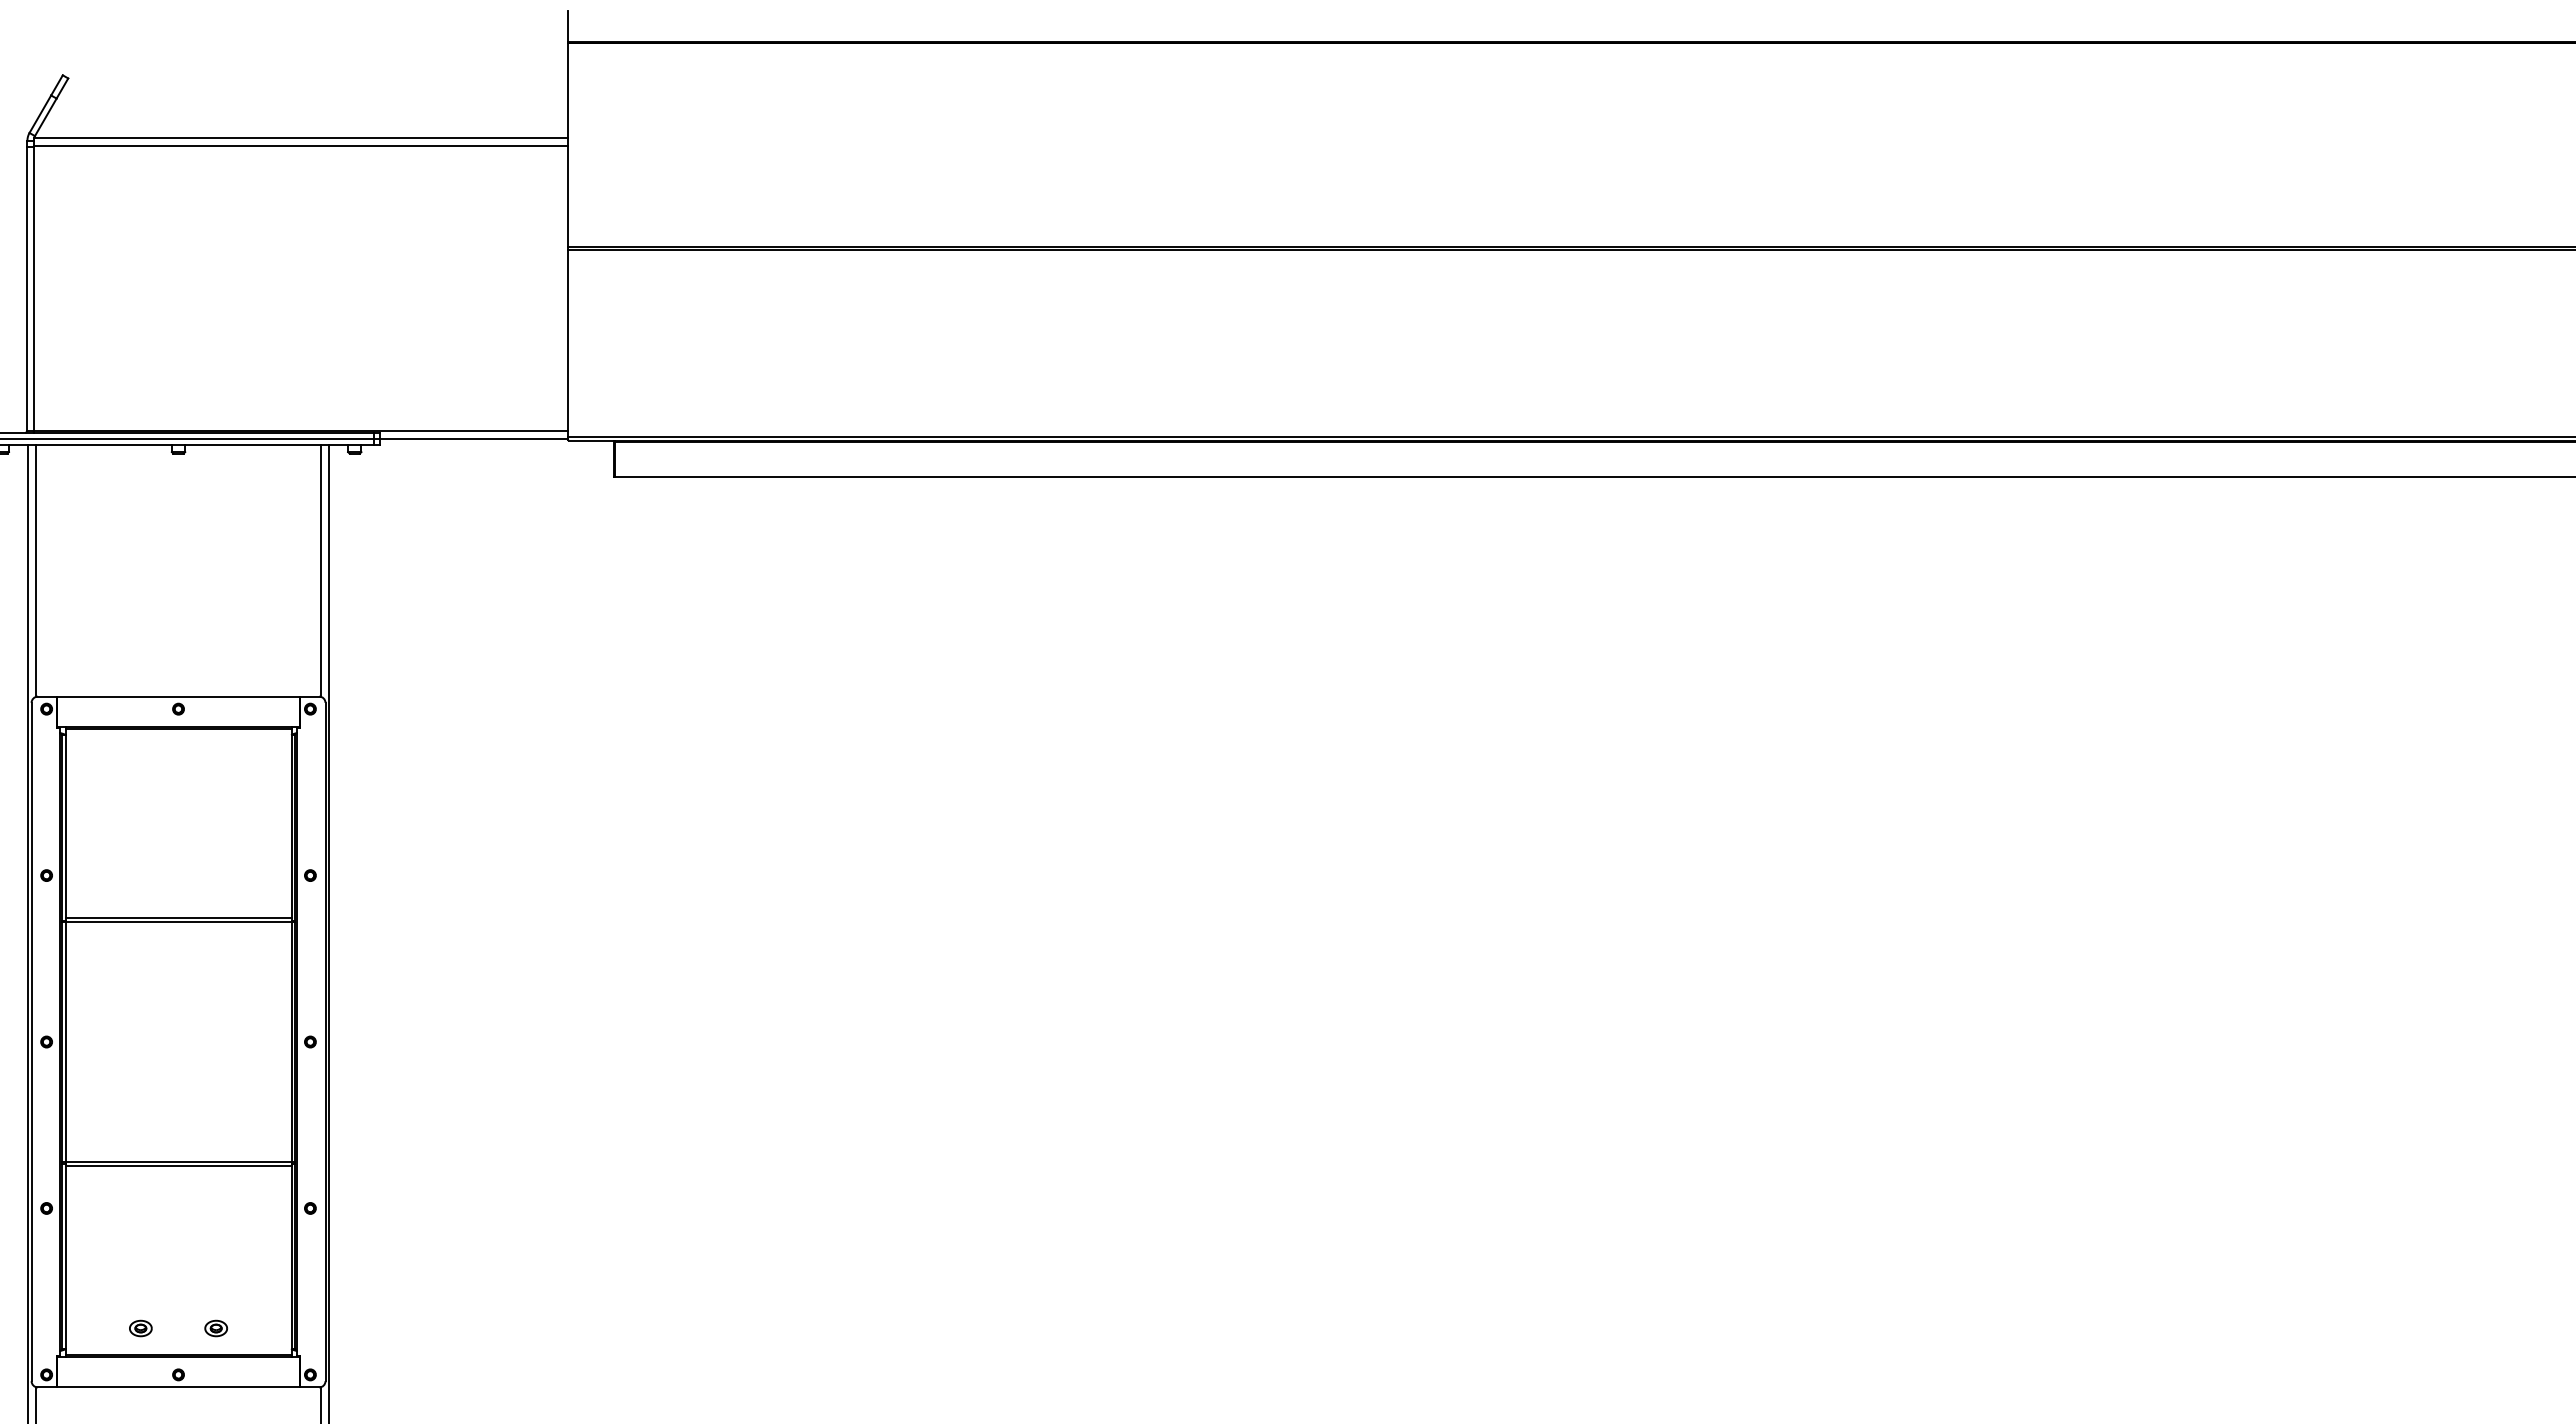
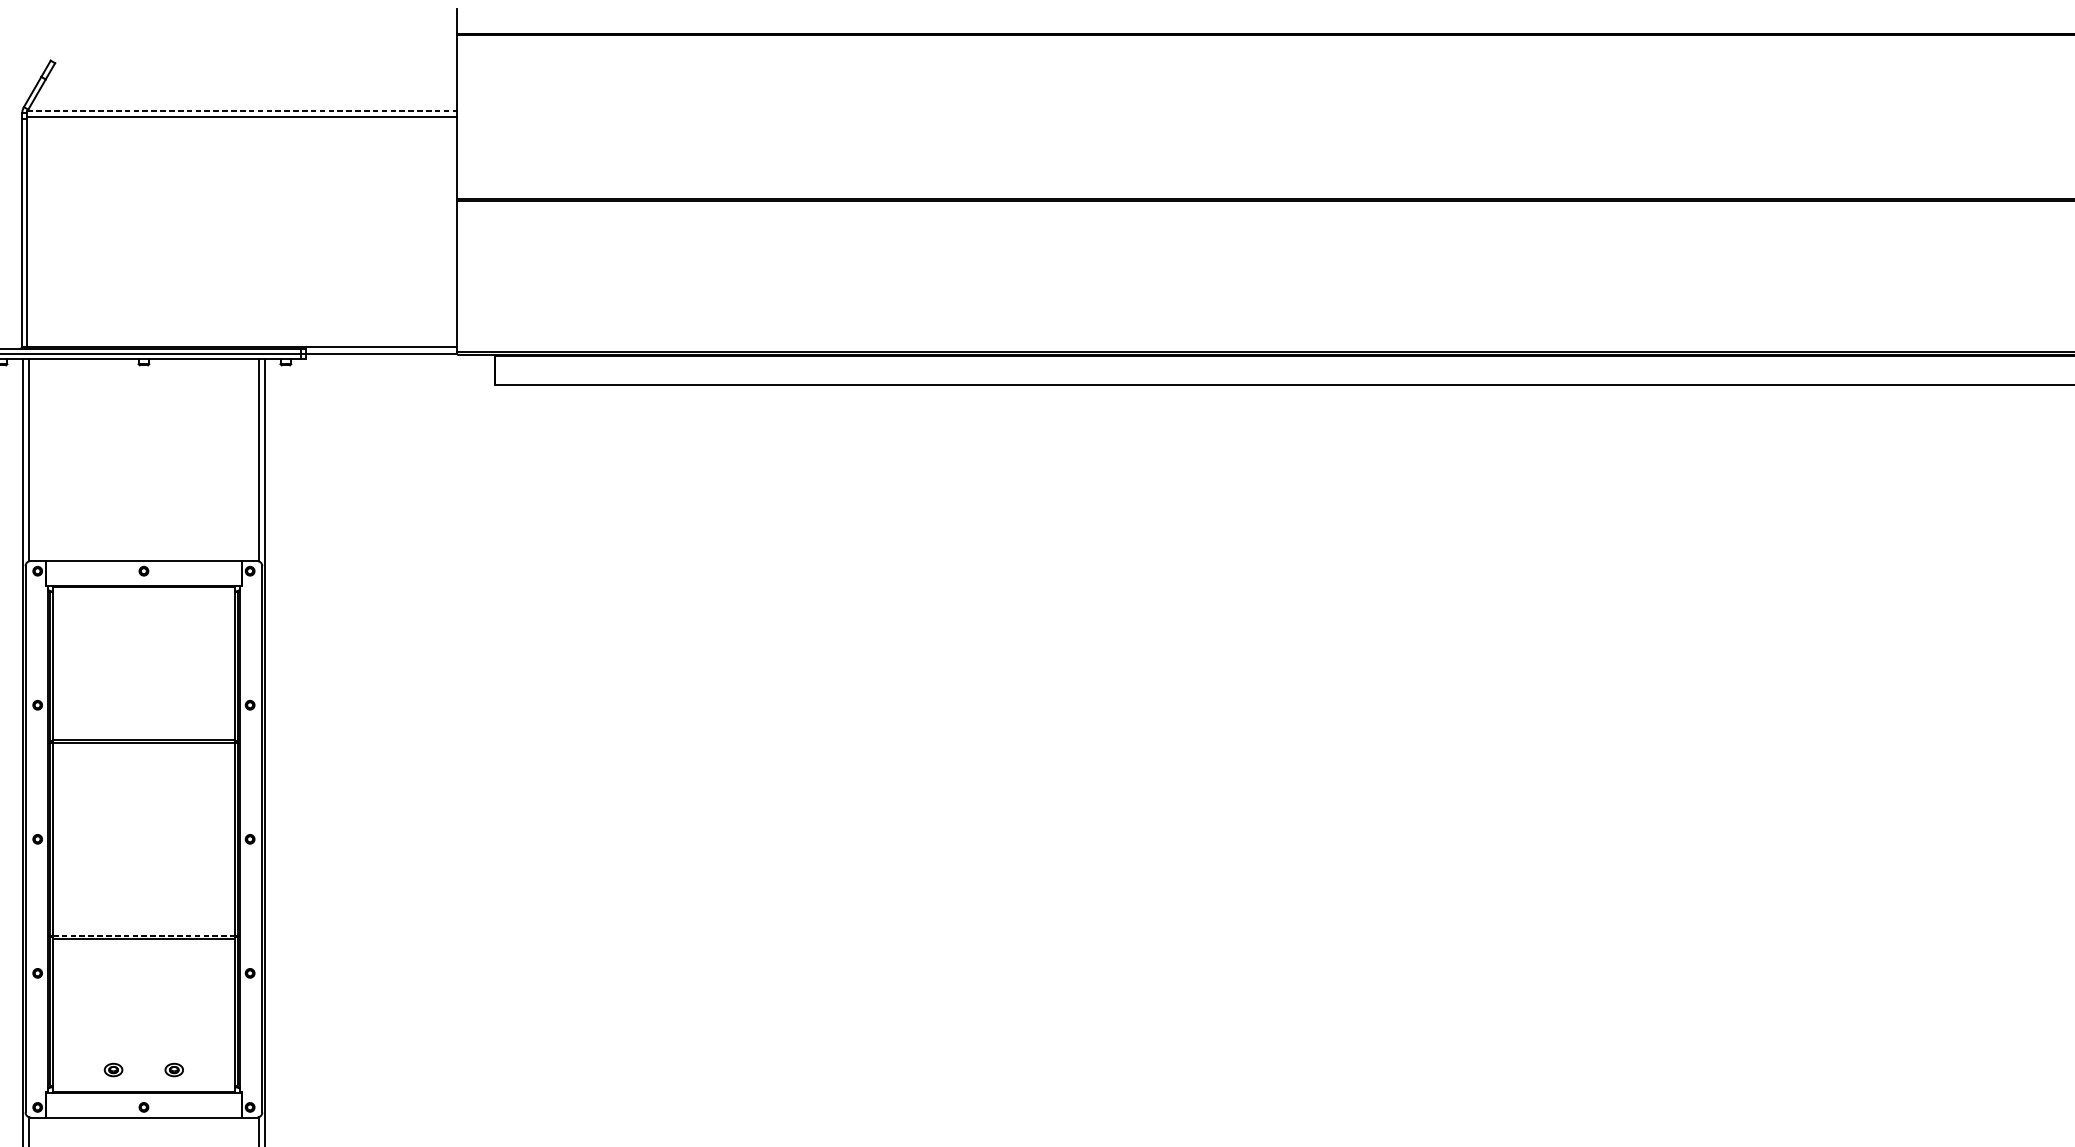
line: (300, 137) -> (242, 110), solid -> dashed
line: (179, 1161) -> (144, 935), solid -> dashed

